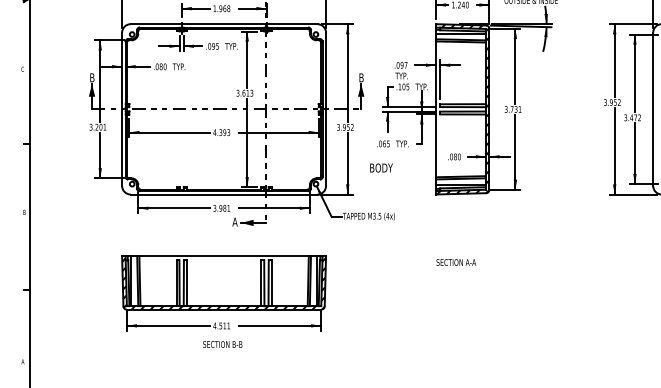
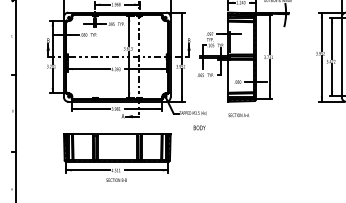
text: (381, 167) -> (199, 127), moved
text: (455, 260) -> (238, 114), moved

